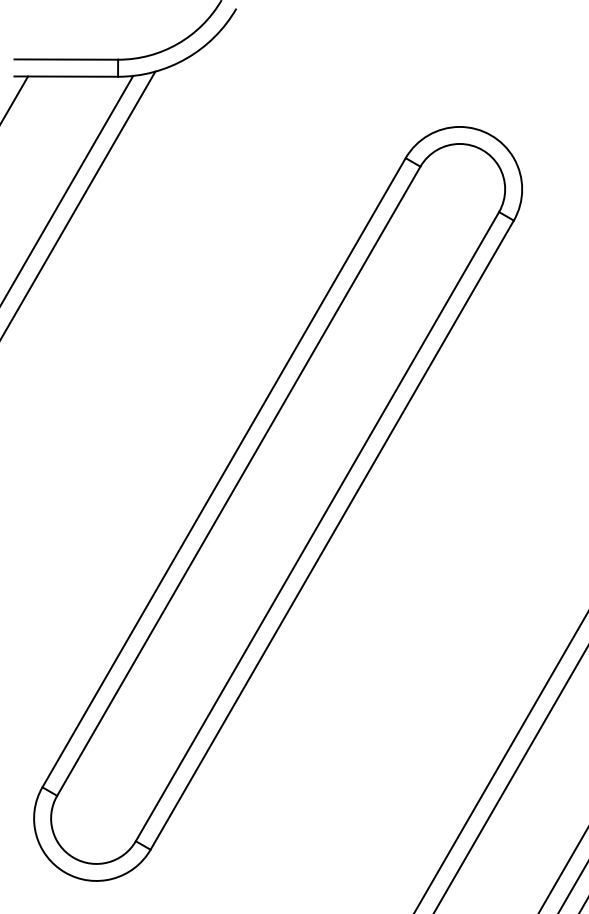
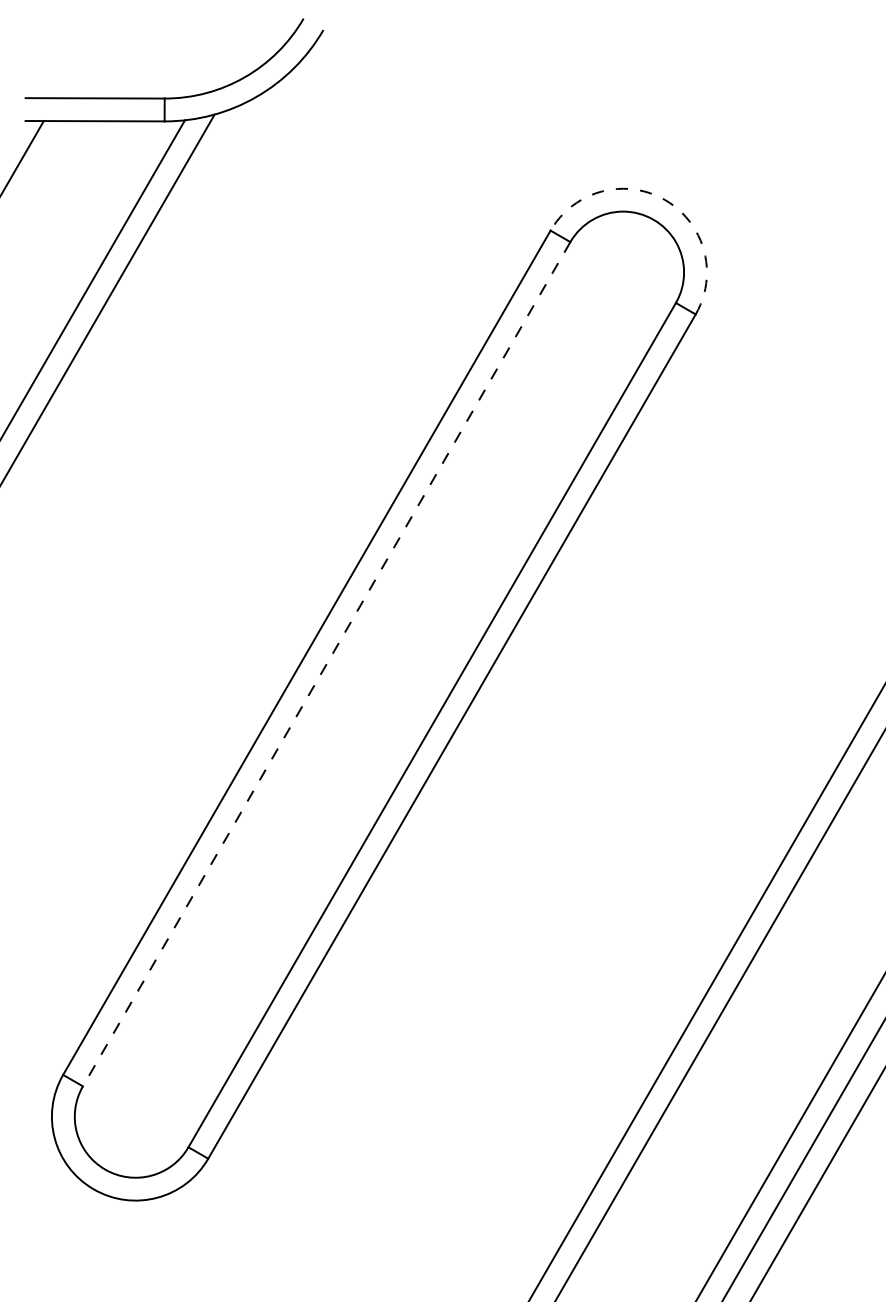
arc: (491, 134) -> (665, 199), solid -> dashed
line: (238, 481) -> (326, 664), solid -> dashed

